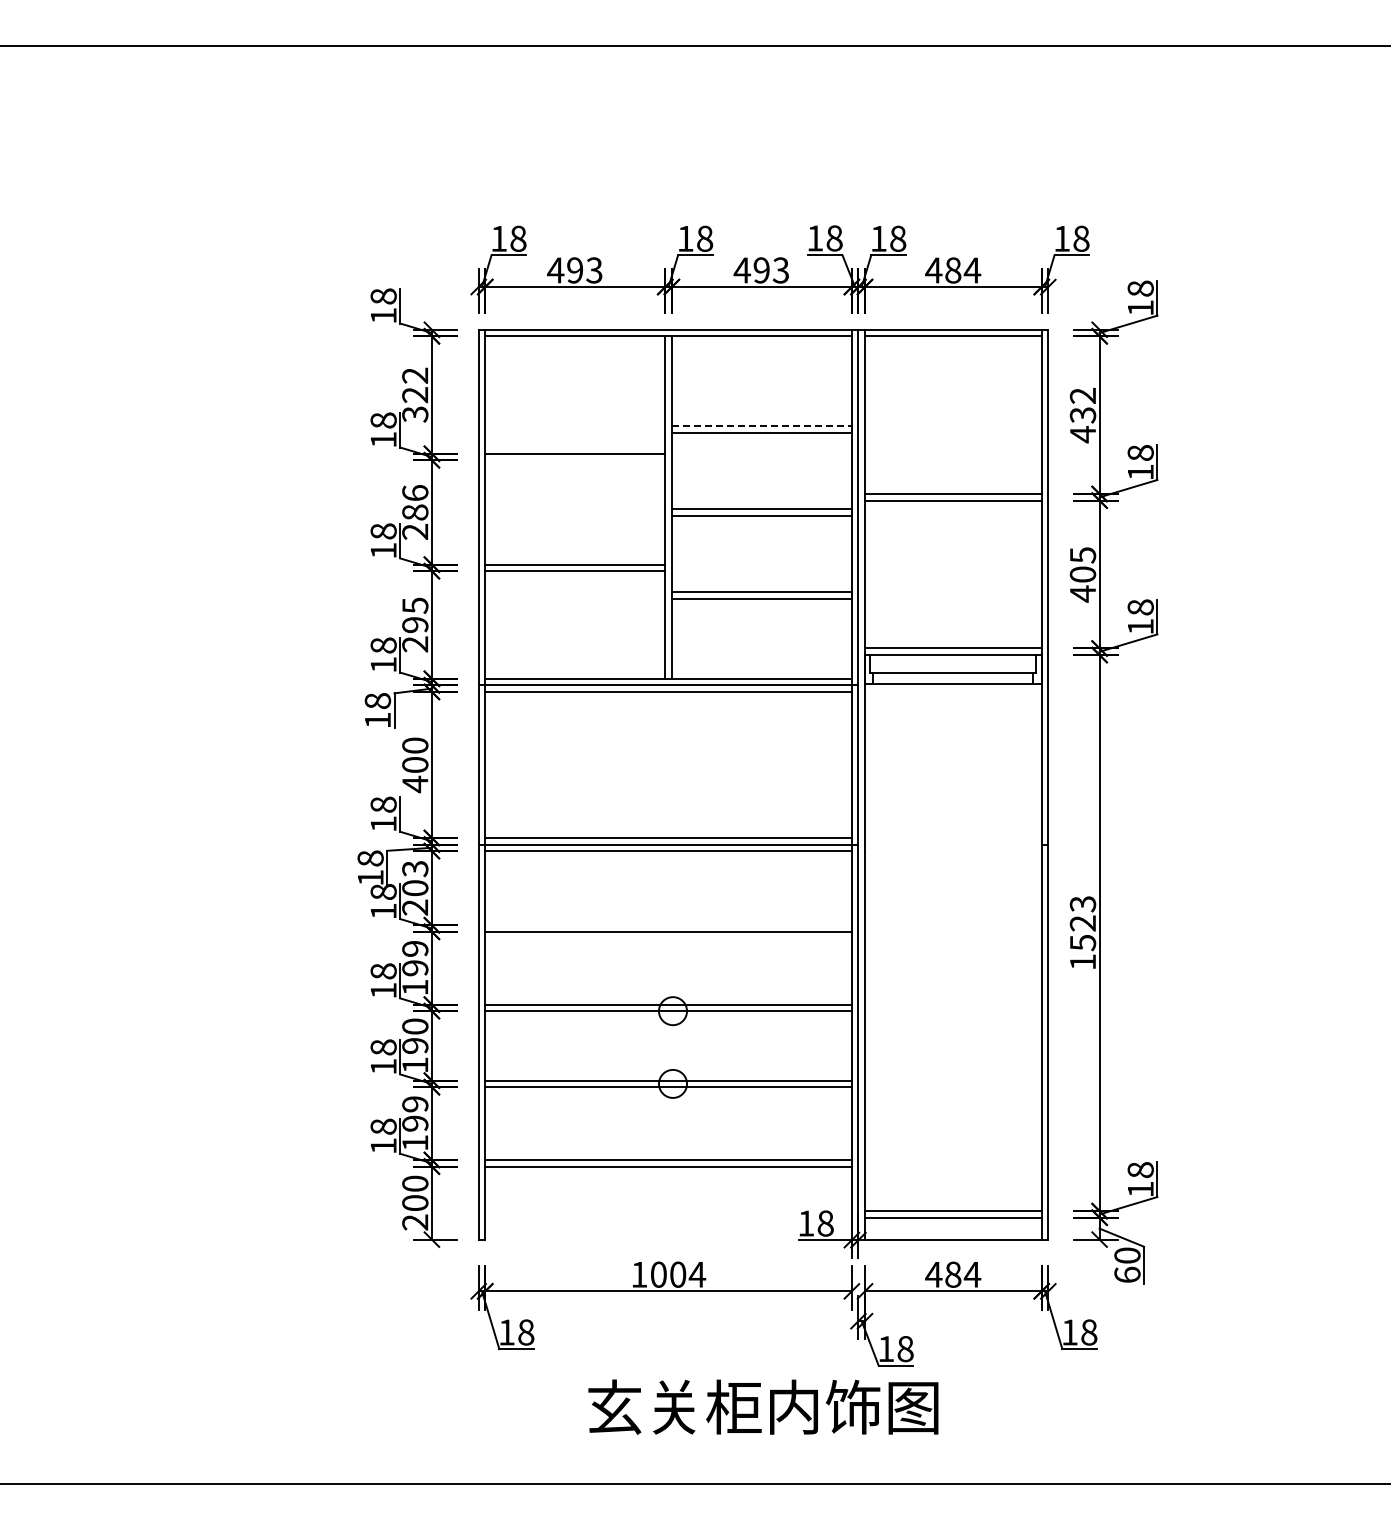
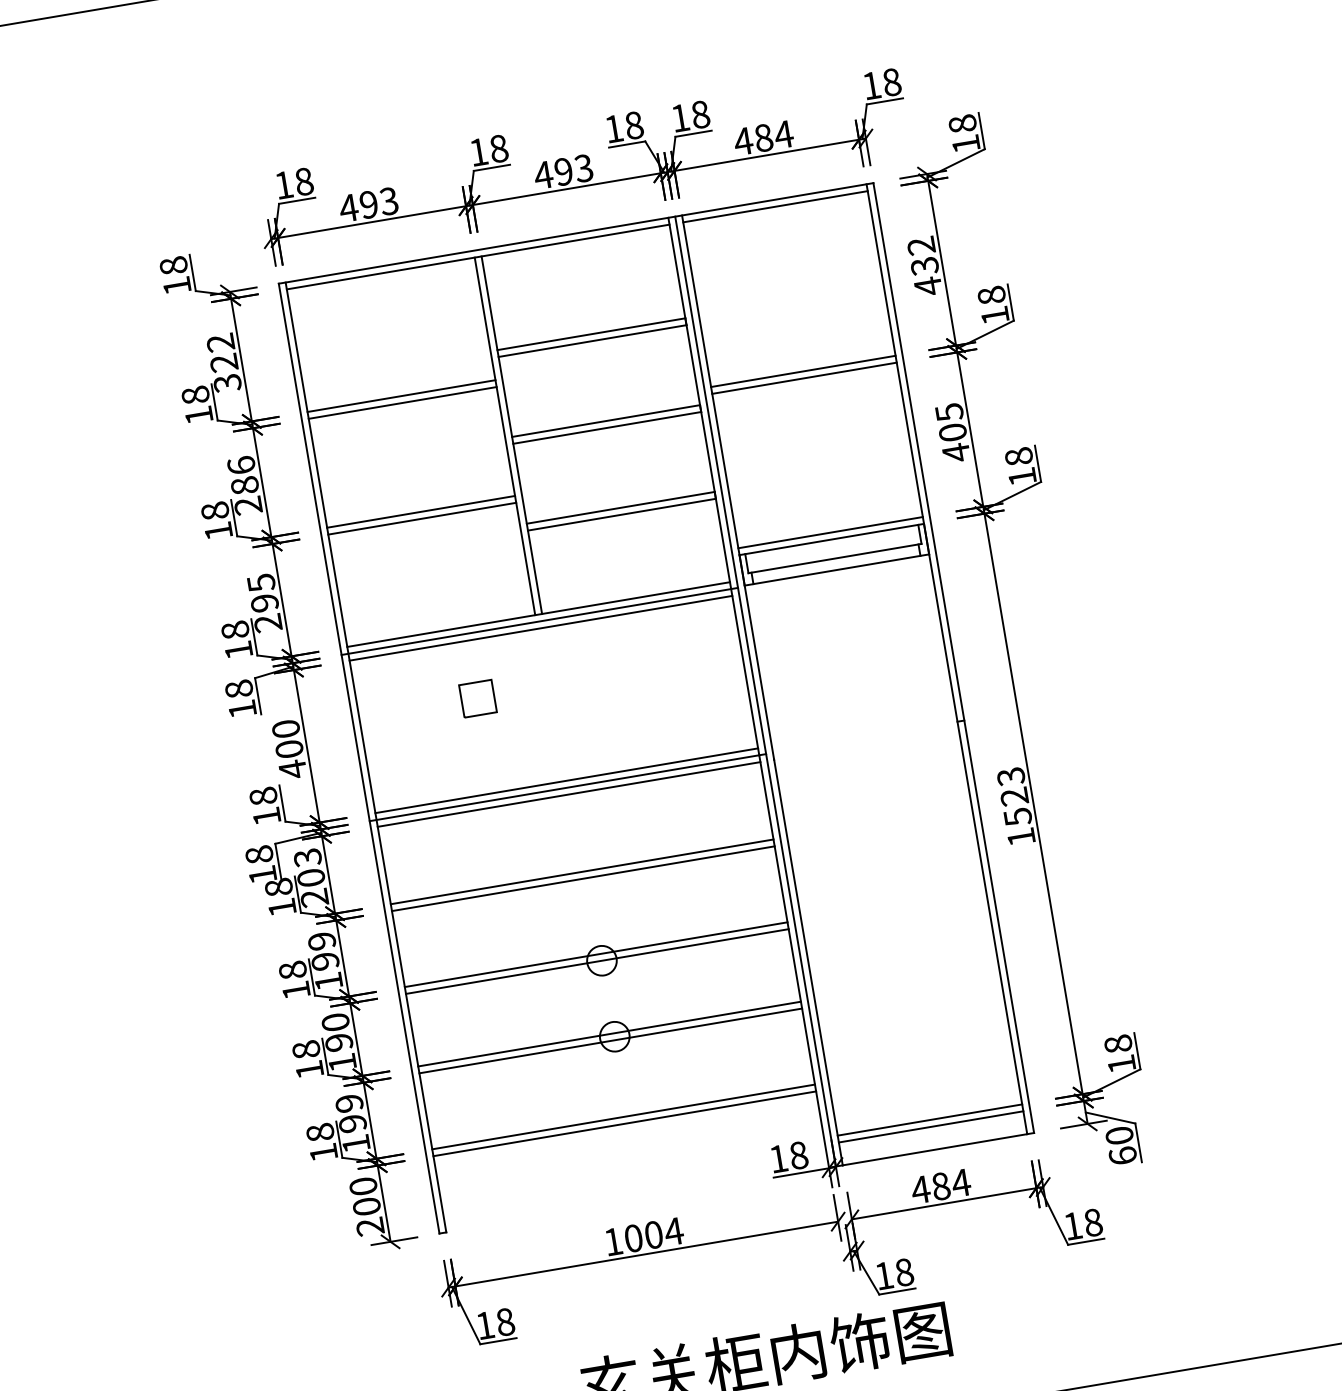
line: (762, 426) -> (592, 334), dashed -> solid
line: (575, 460) -> (402, 403), added
part: (598, 747) -> (477, 698), added
line: (668, 925) -> (582, 872), added

